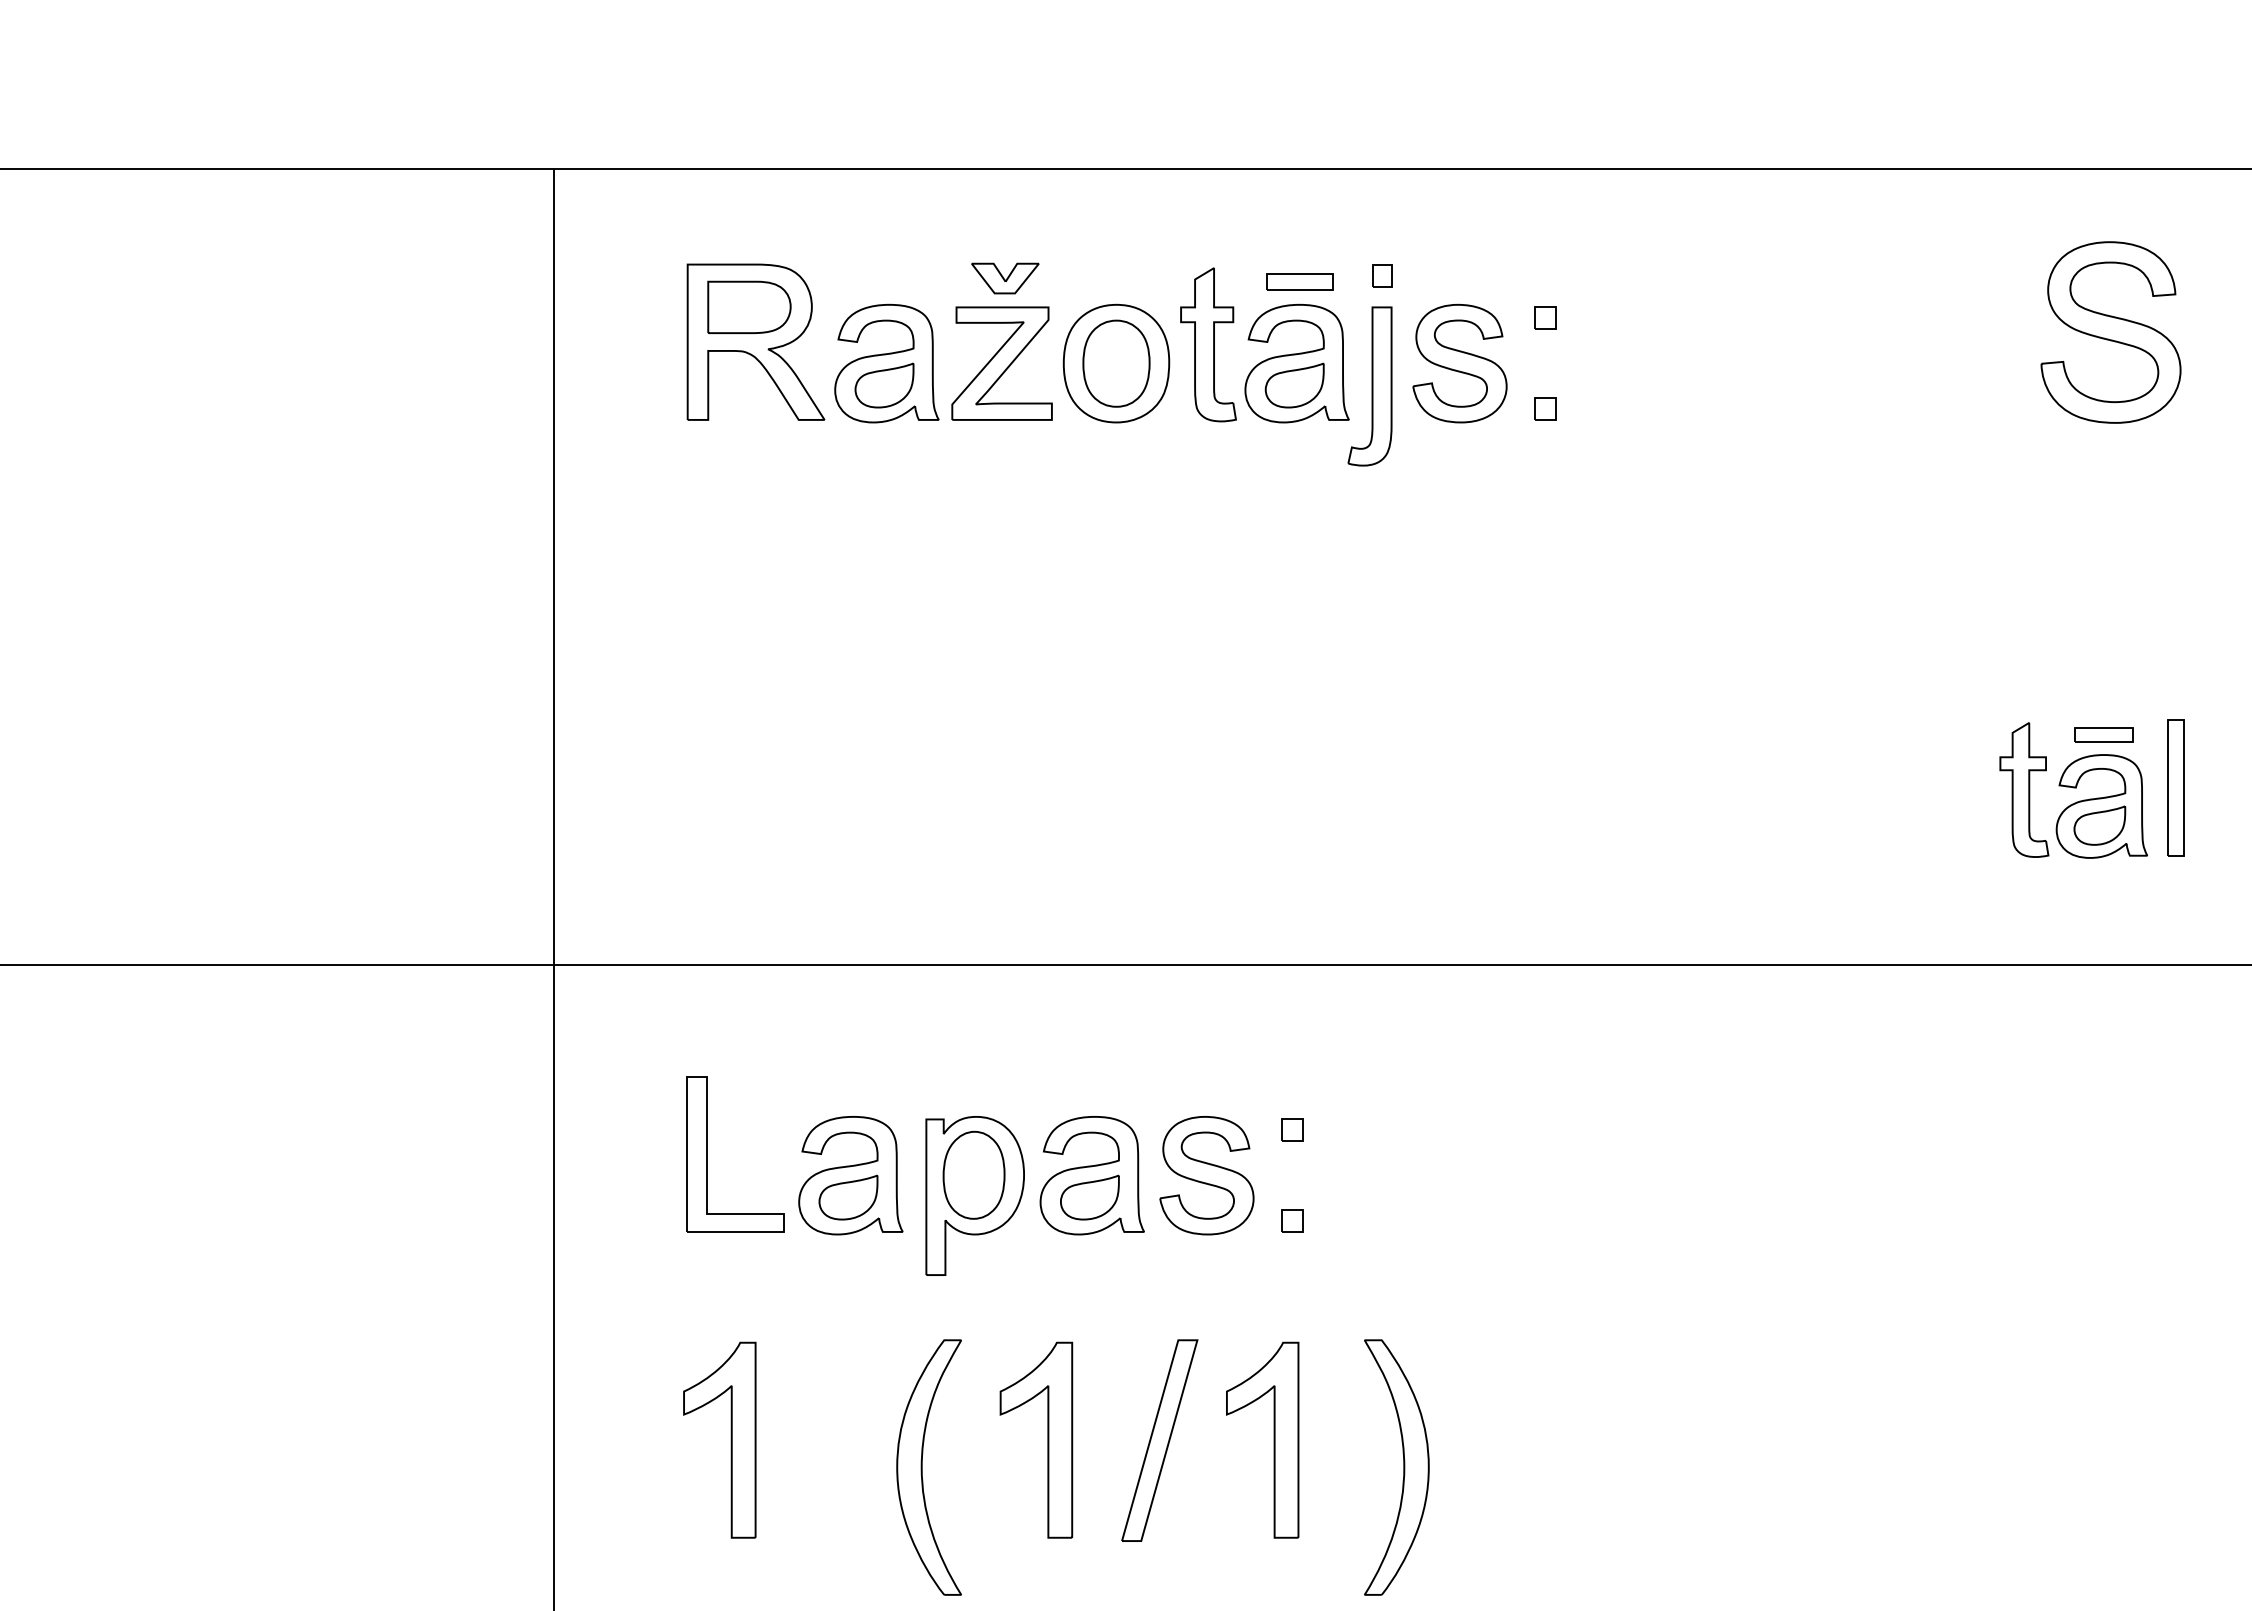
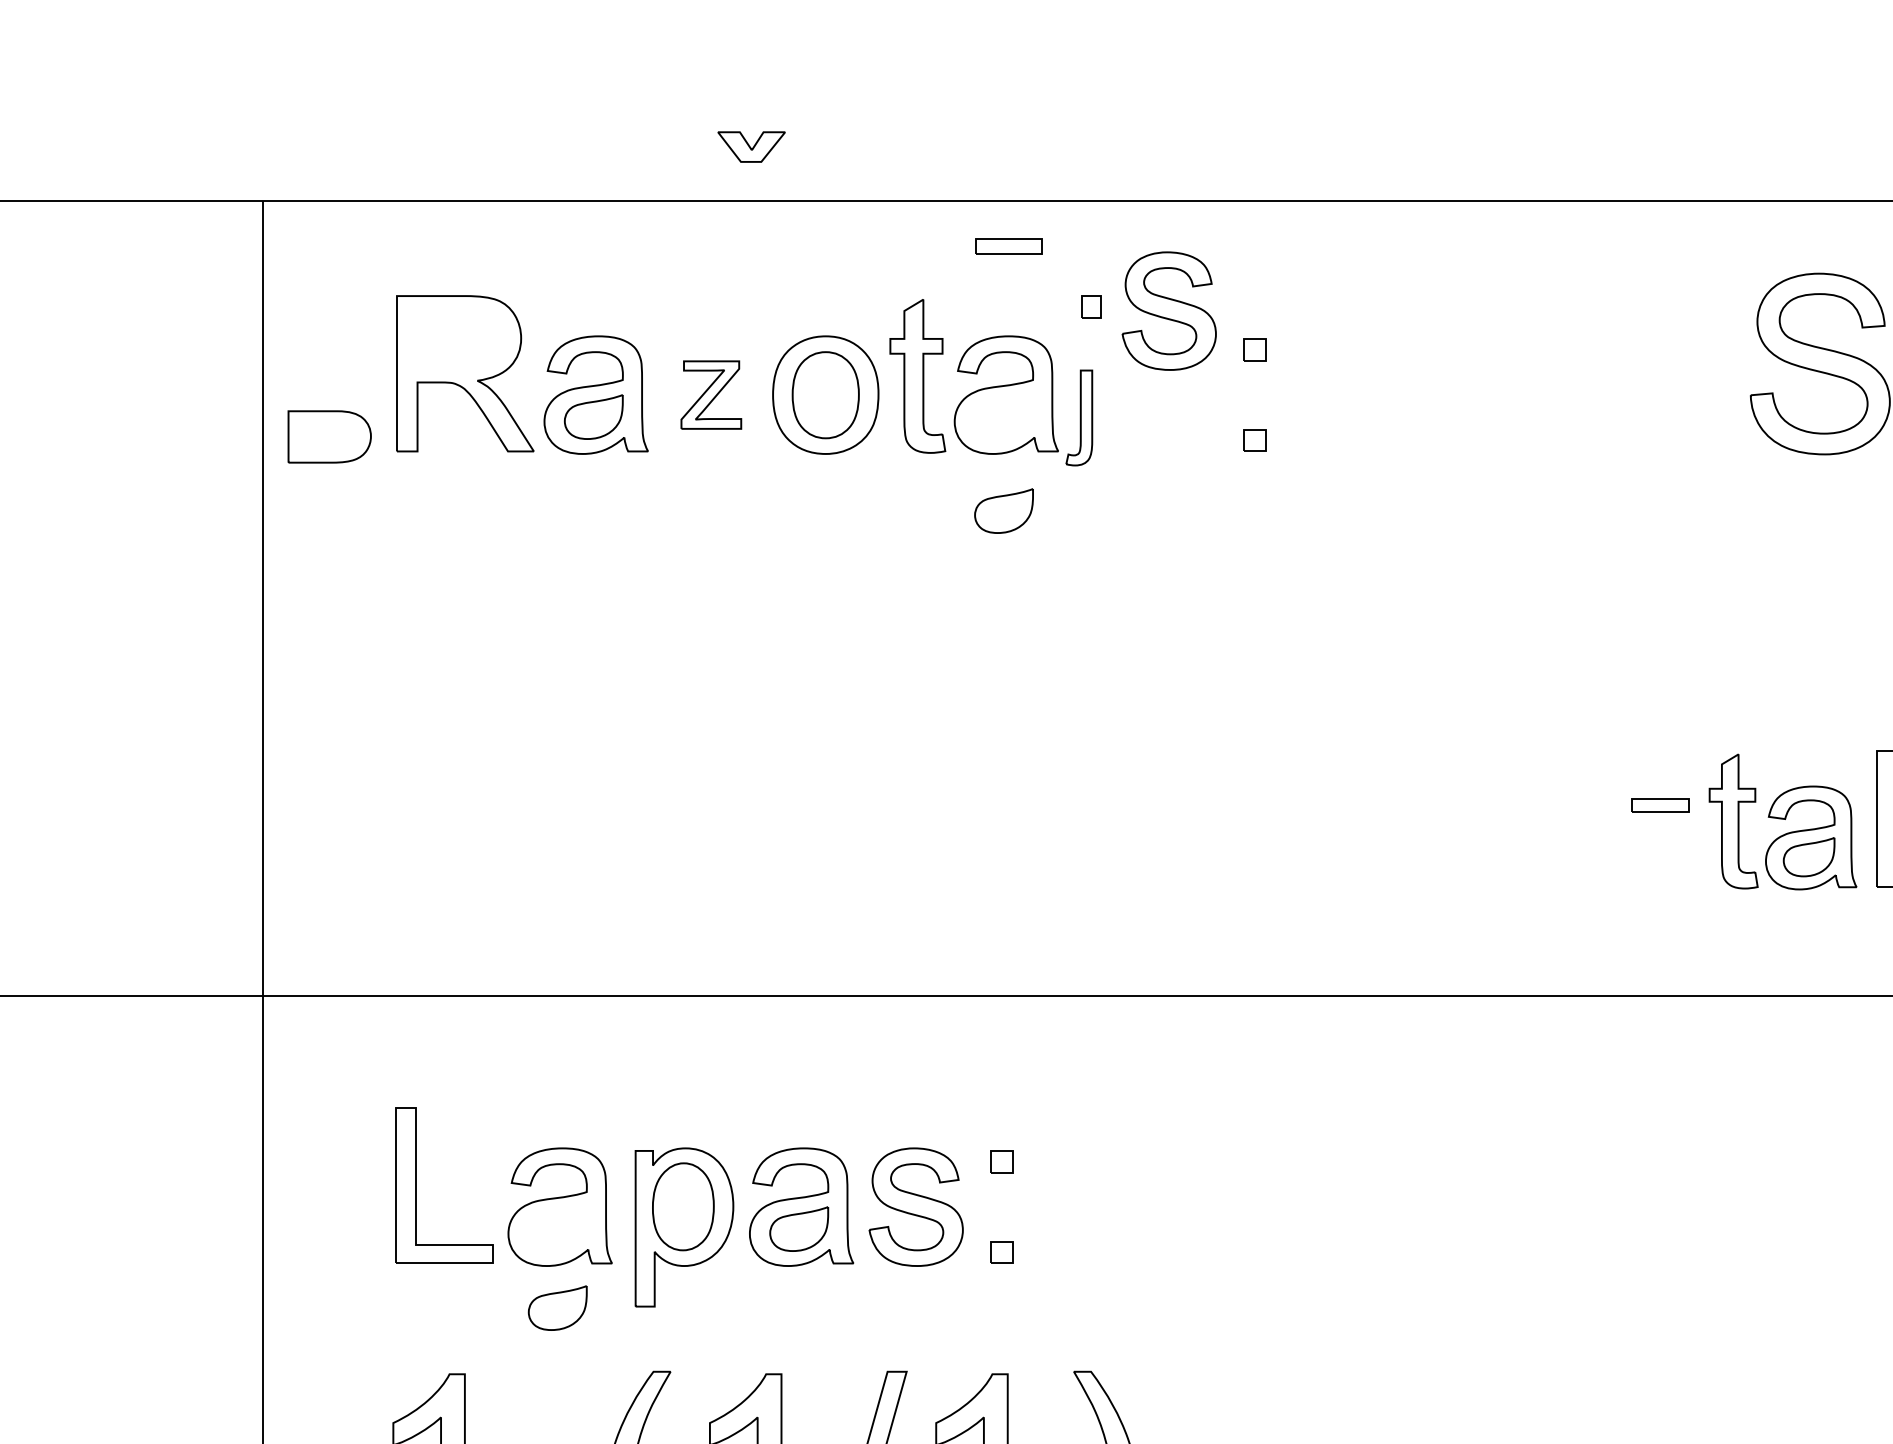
part: (1005, 278) -> (751, 147), moved
part: (1299, 281) -> (1008, 246), moved
part: (749, 306) -> (329, 436), moved
part: (1001, 363) -> (710, 395), size x0.6
part: (1459, 363) -> (1168, 311), moved
part: (1294, 385) -> (1003, 511), moved
part: (1369, 386) -> (1078, 418), size x0.6
part: (2103, 734) -> (1659, 805), moved
part: (848, 1197) -> (557, 1308), moved

